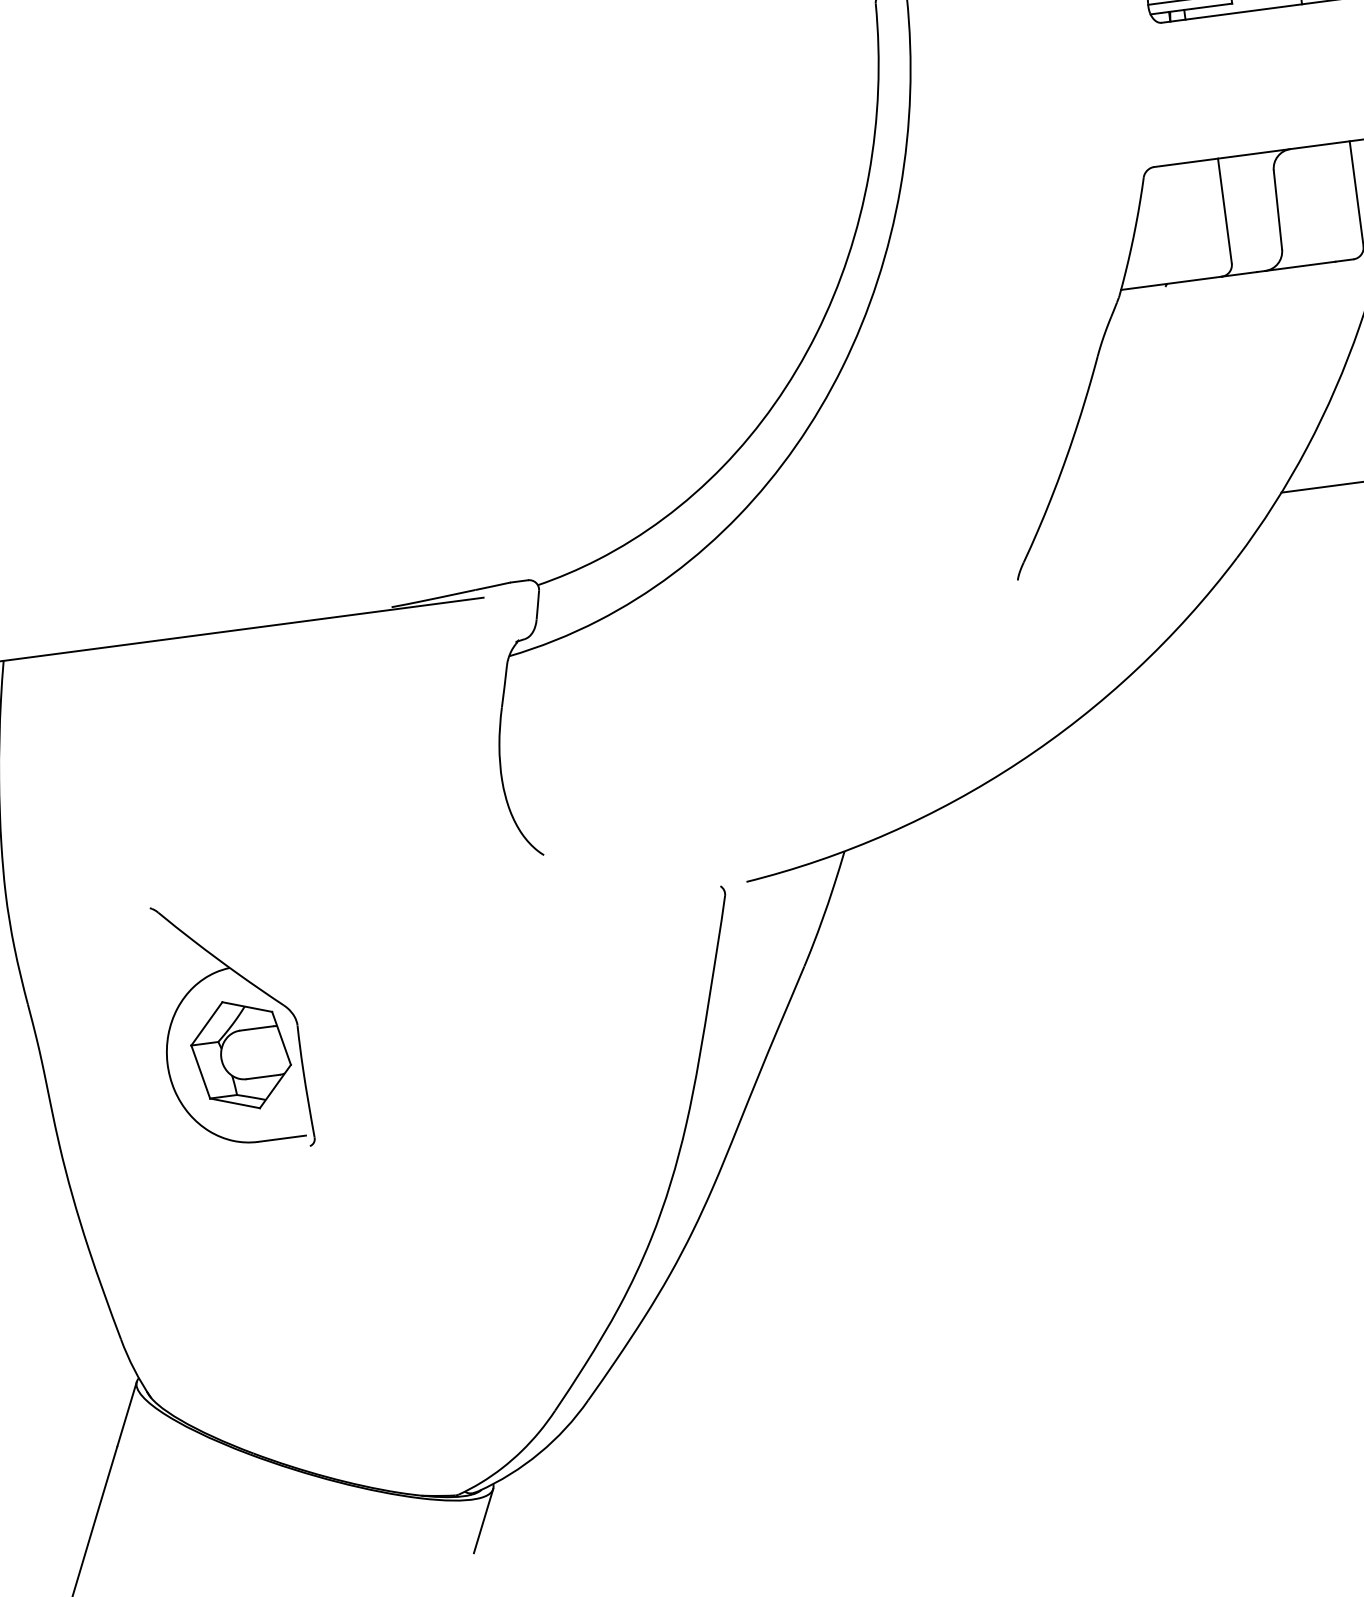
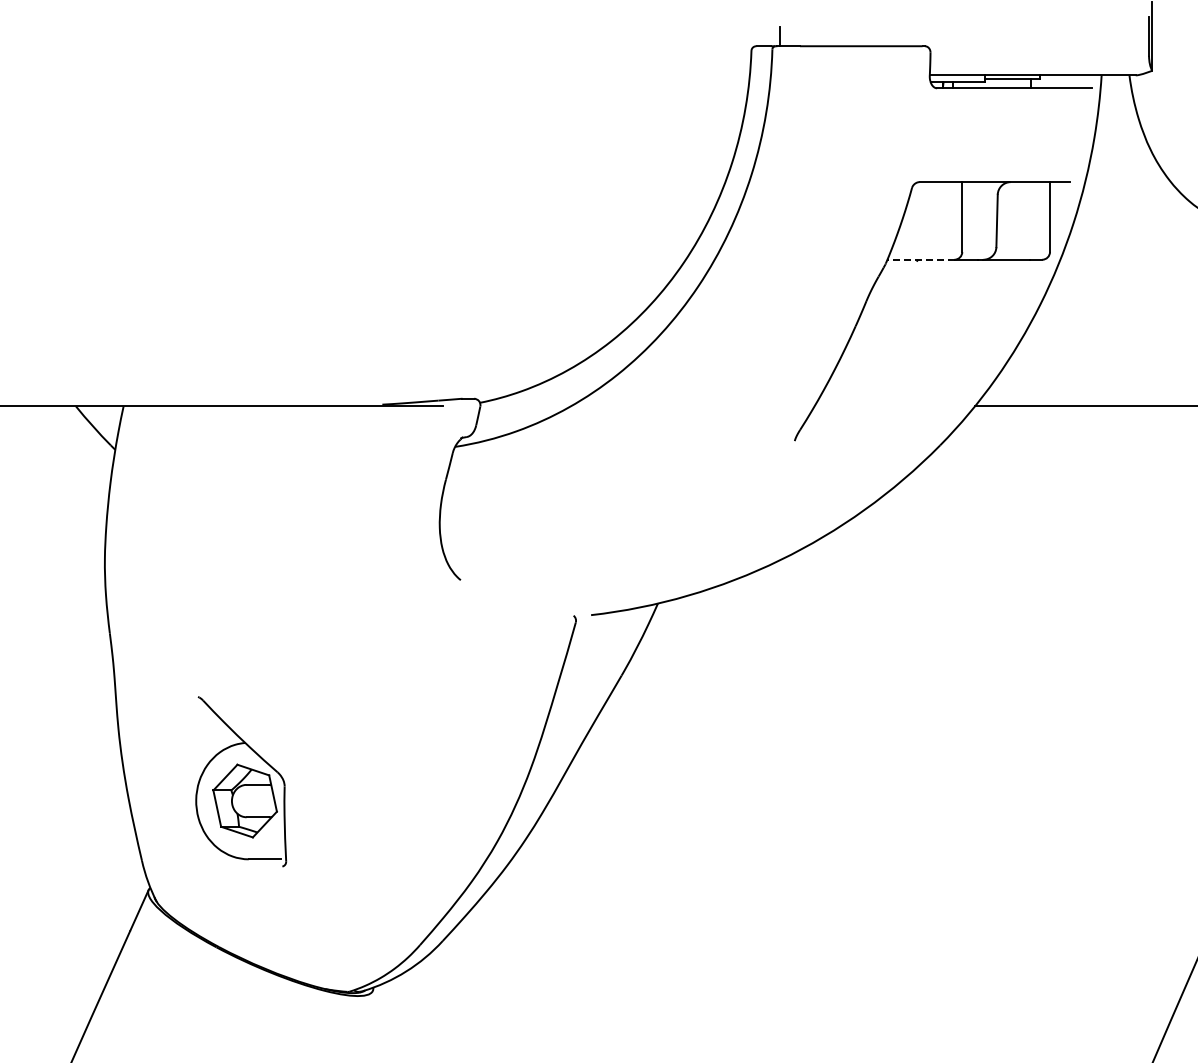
line: (1170, 283) -> (920, 259), solid -> dashed
part: (231, 1026) -> (241, 781), moved
line: (483, 1520) -> (363, 1010), removed

